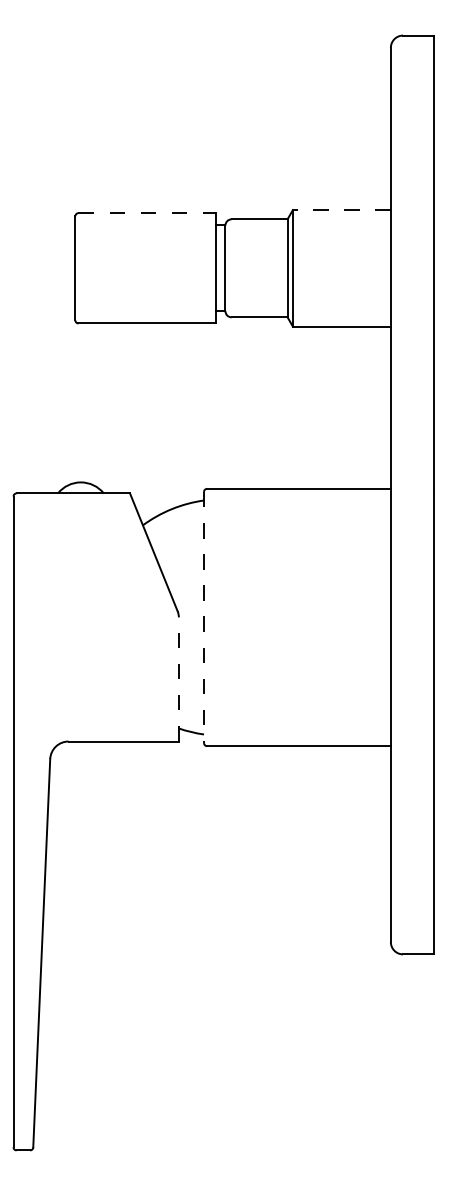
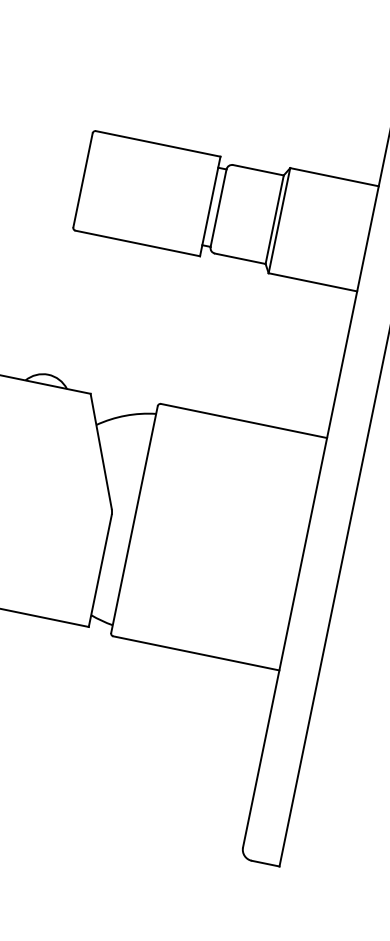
line: (341, 210) -> (334, 177), dashed -> solid
line: (147, 213) -> (158, 144), dashed -> solid
line: (204, 617) -> (134, 519), dashed -> solid
line: (178, 678) -> (100, 569), dashed -> solid

